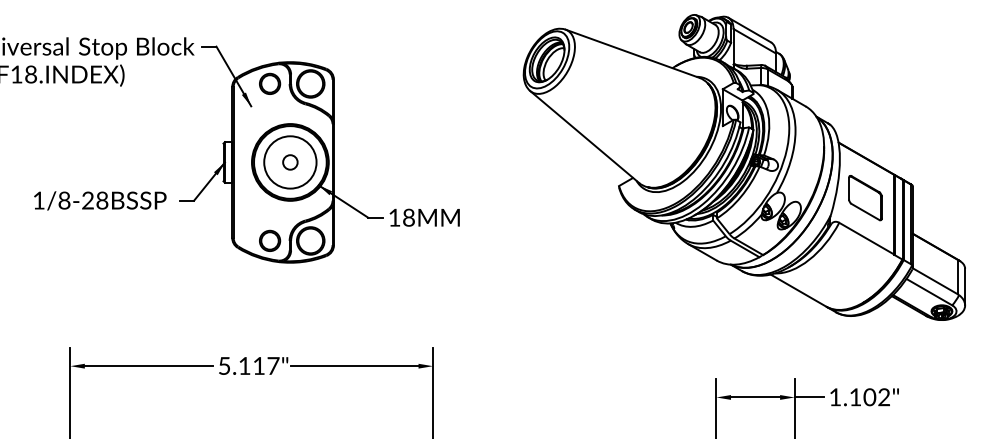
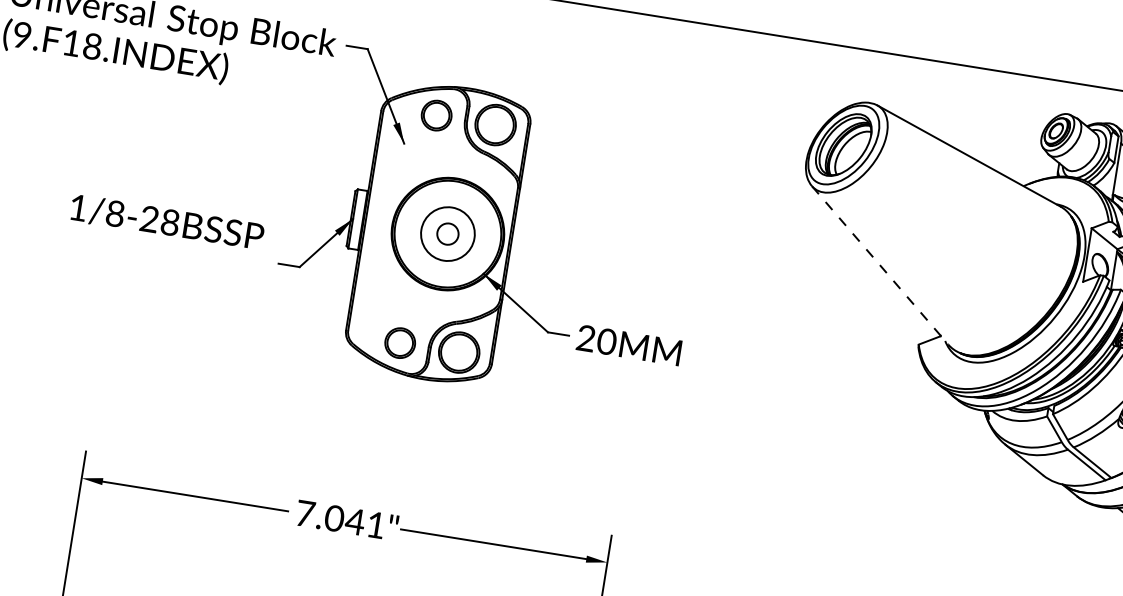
line: (585, 137) -> (881, 266), solid -> dashed
circle: (290, 162) -> (448, 234), size x0.7
text: (100, 200) -> (167, 221), moved
text: (401, 217) -> (596, 339), 18MM -> 20MM
text: (248, 365) -> (340, 518), 5.117" -> 7.041"

